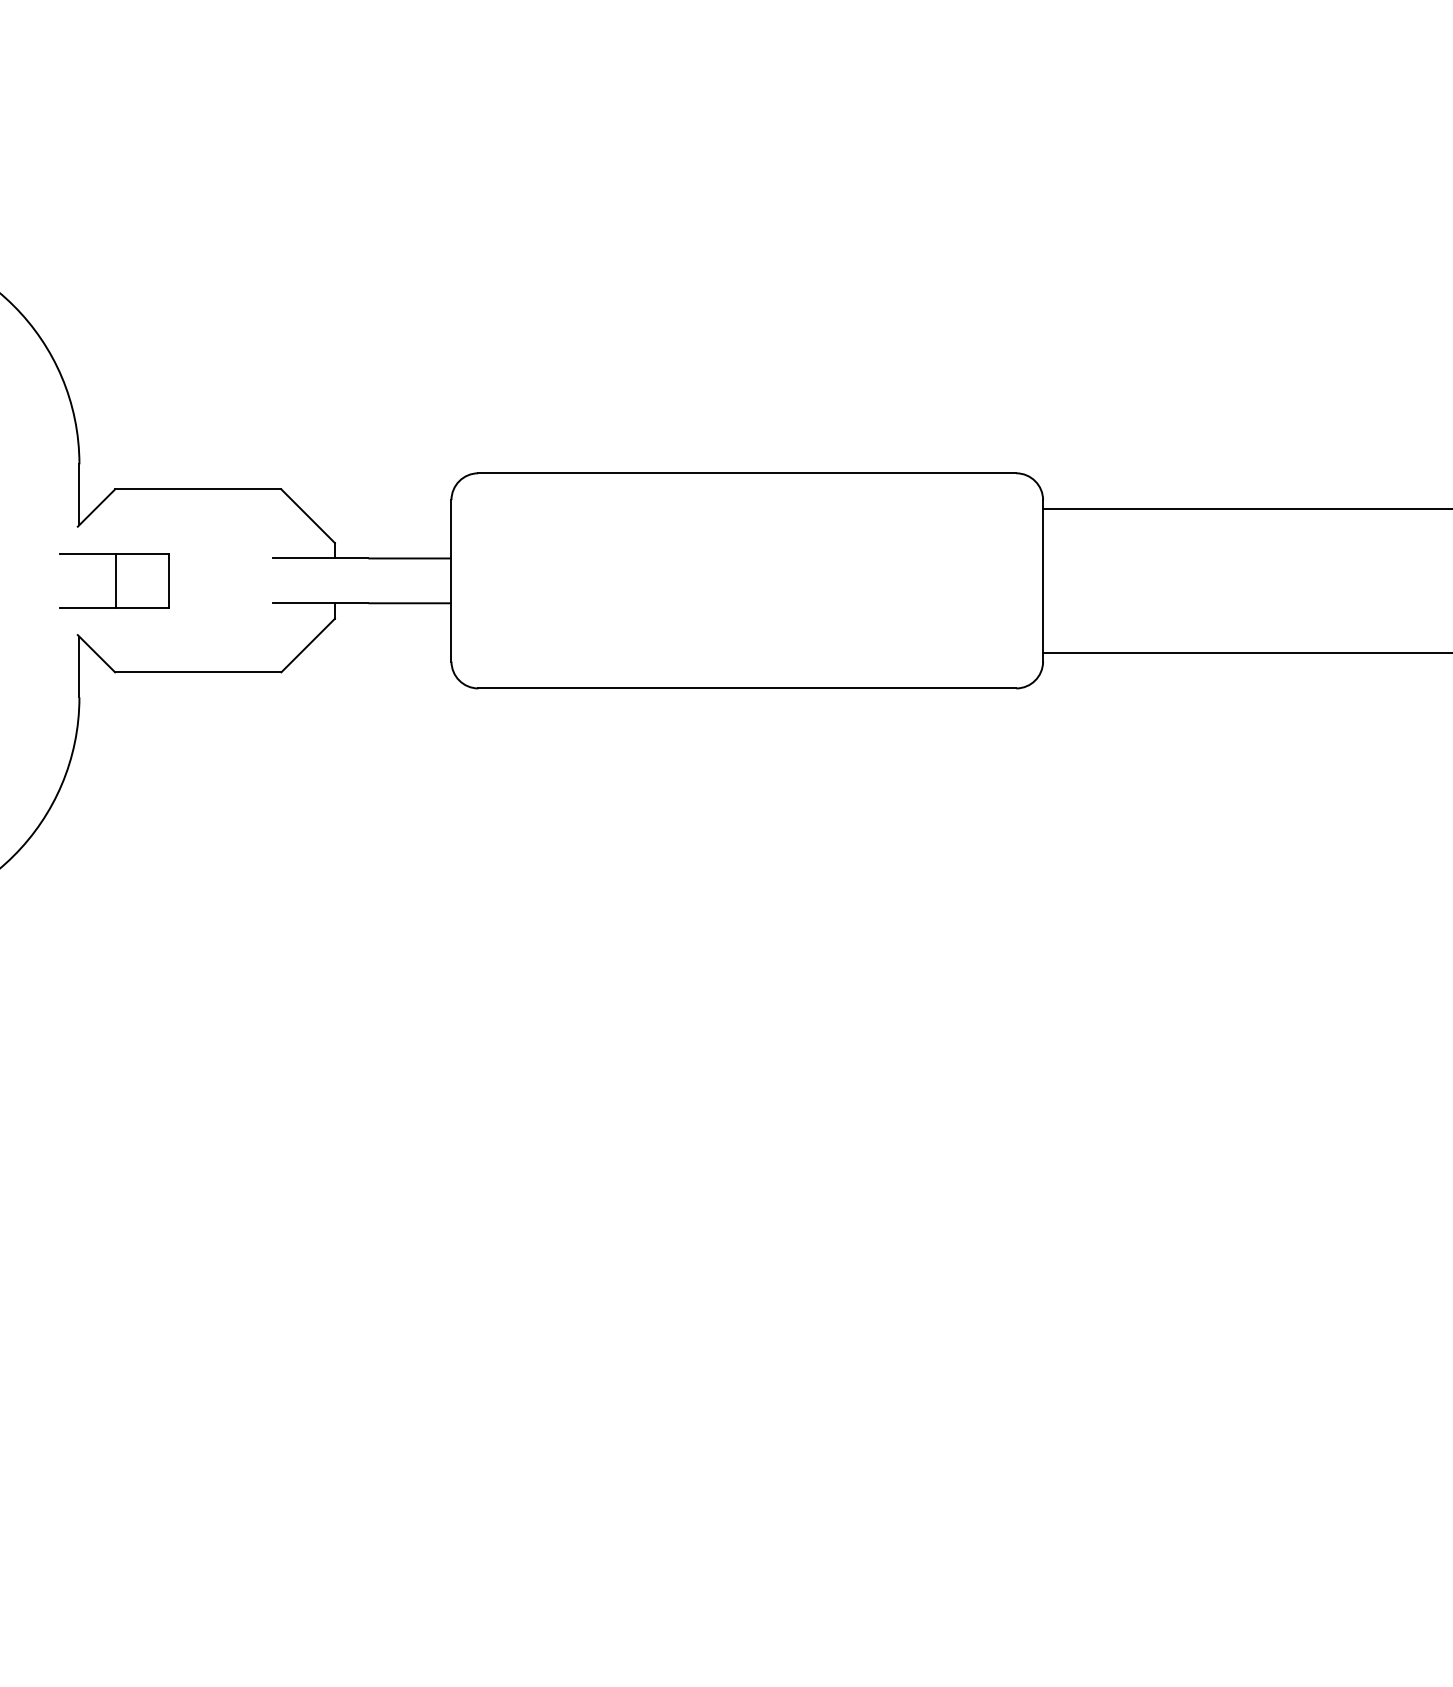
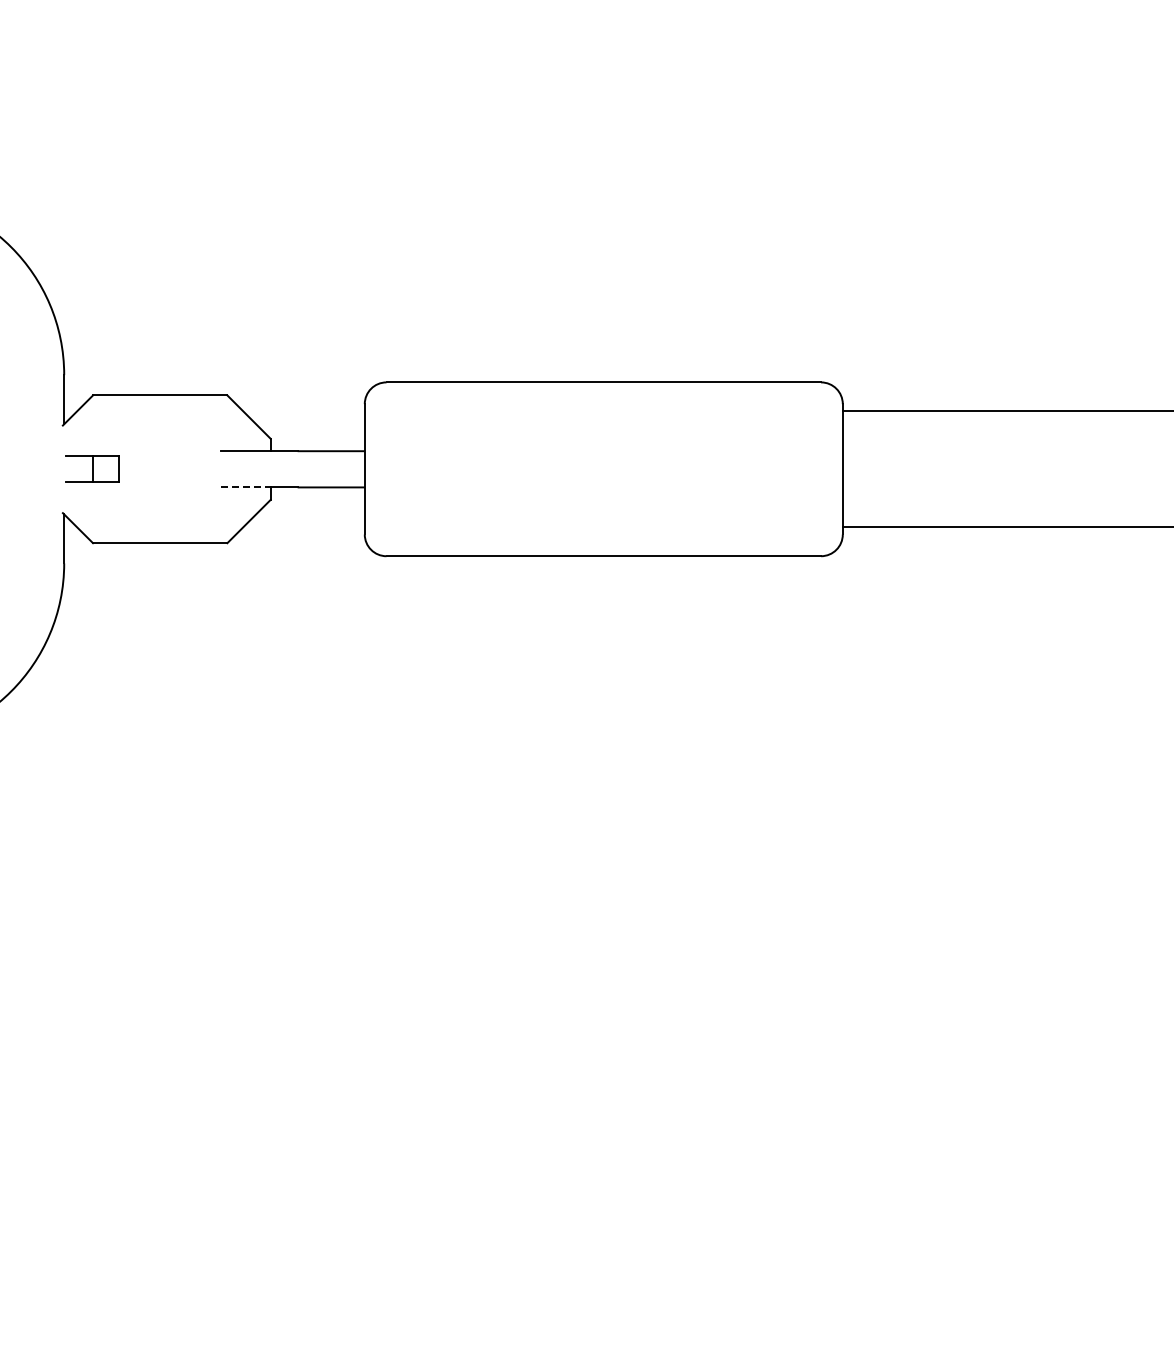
part: (114, 581) -> (92, 469), size x0.6
line: (303, 603) -> (245, 487), solid -> dashed

